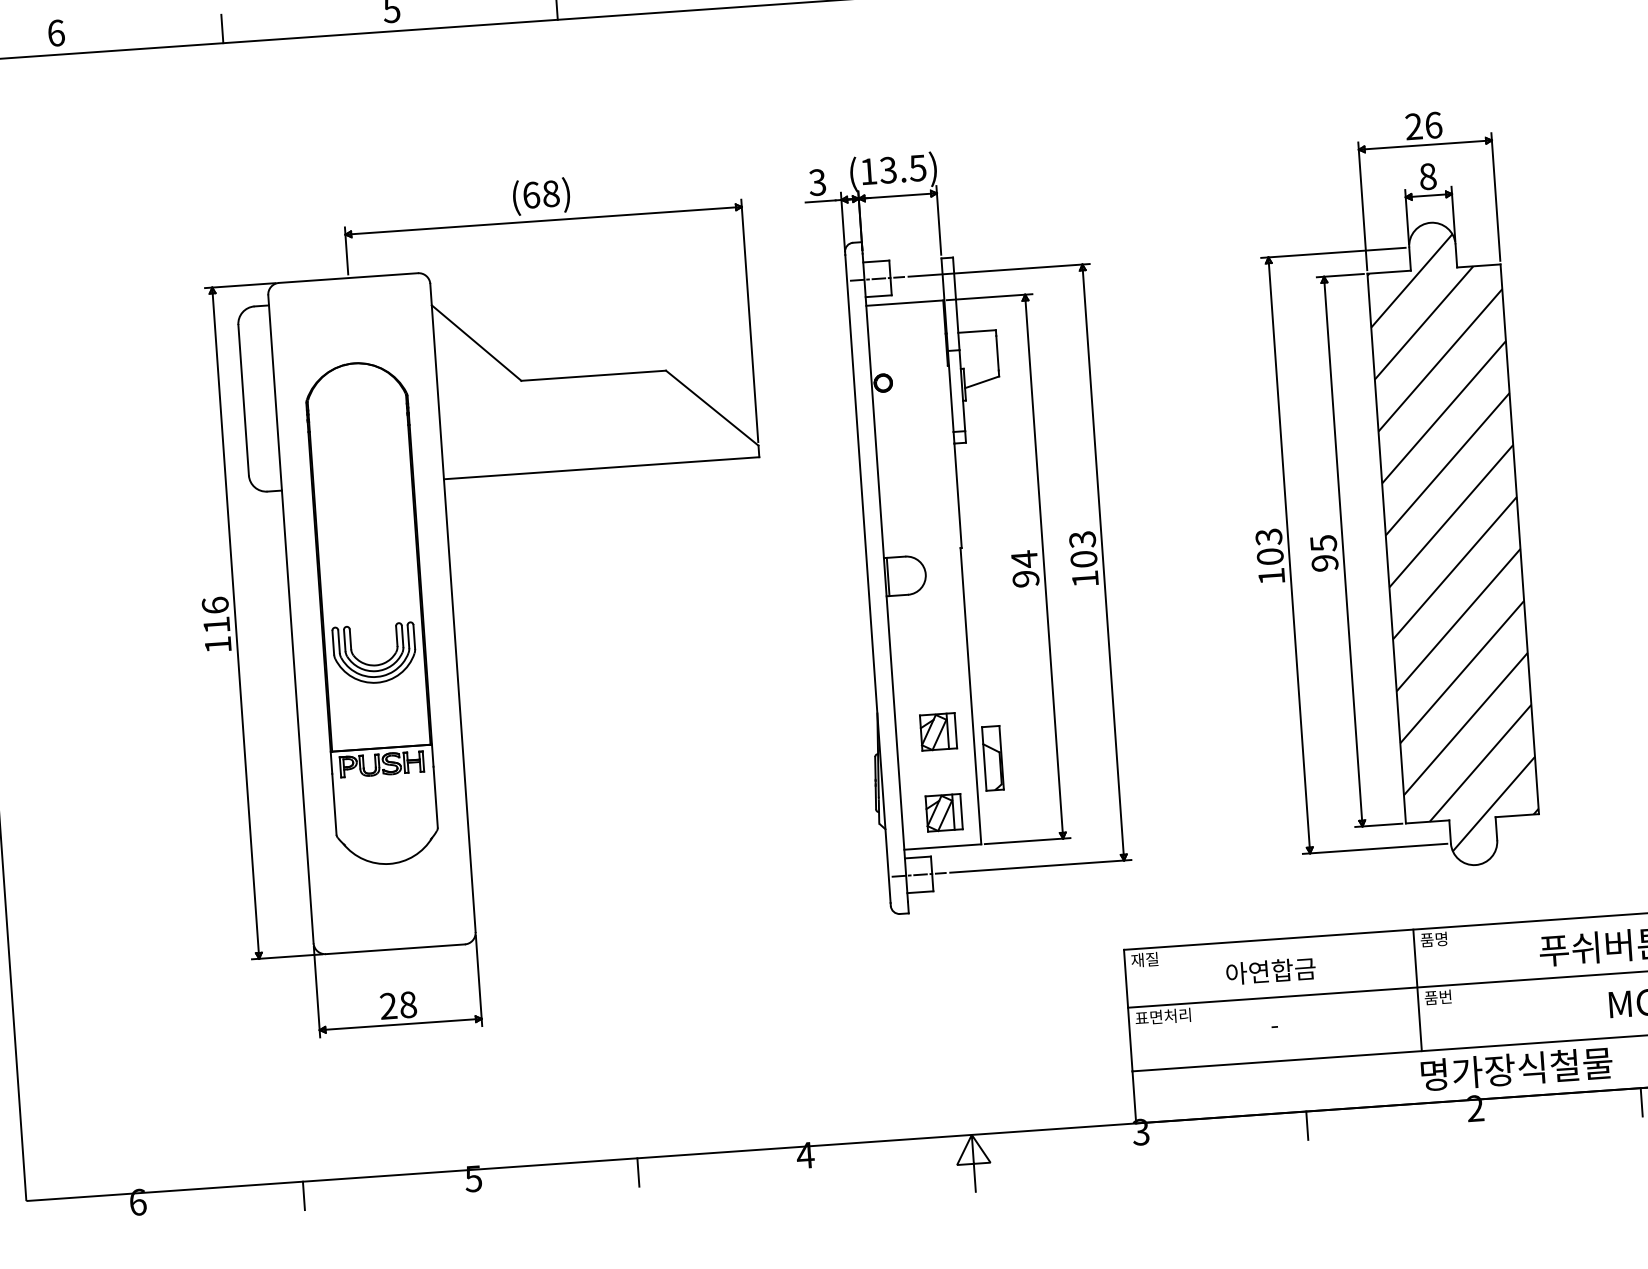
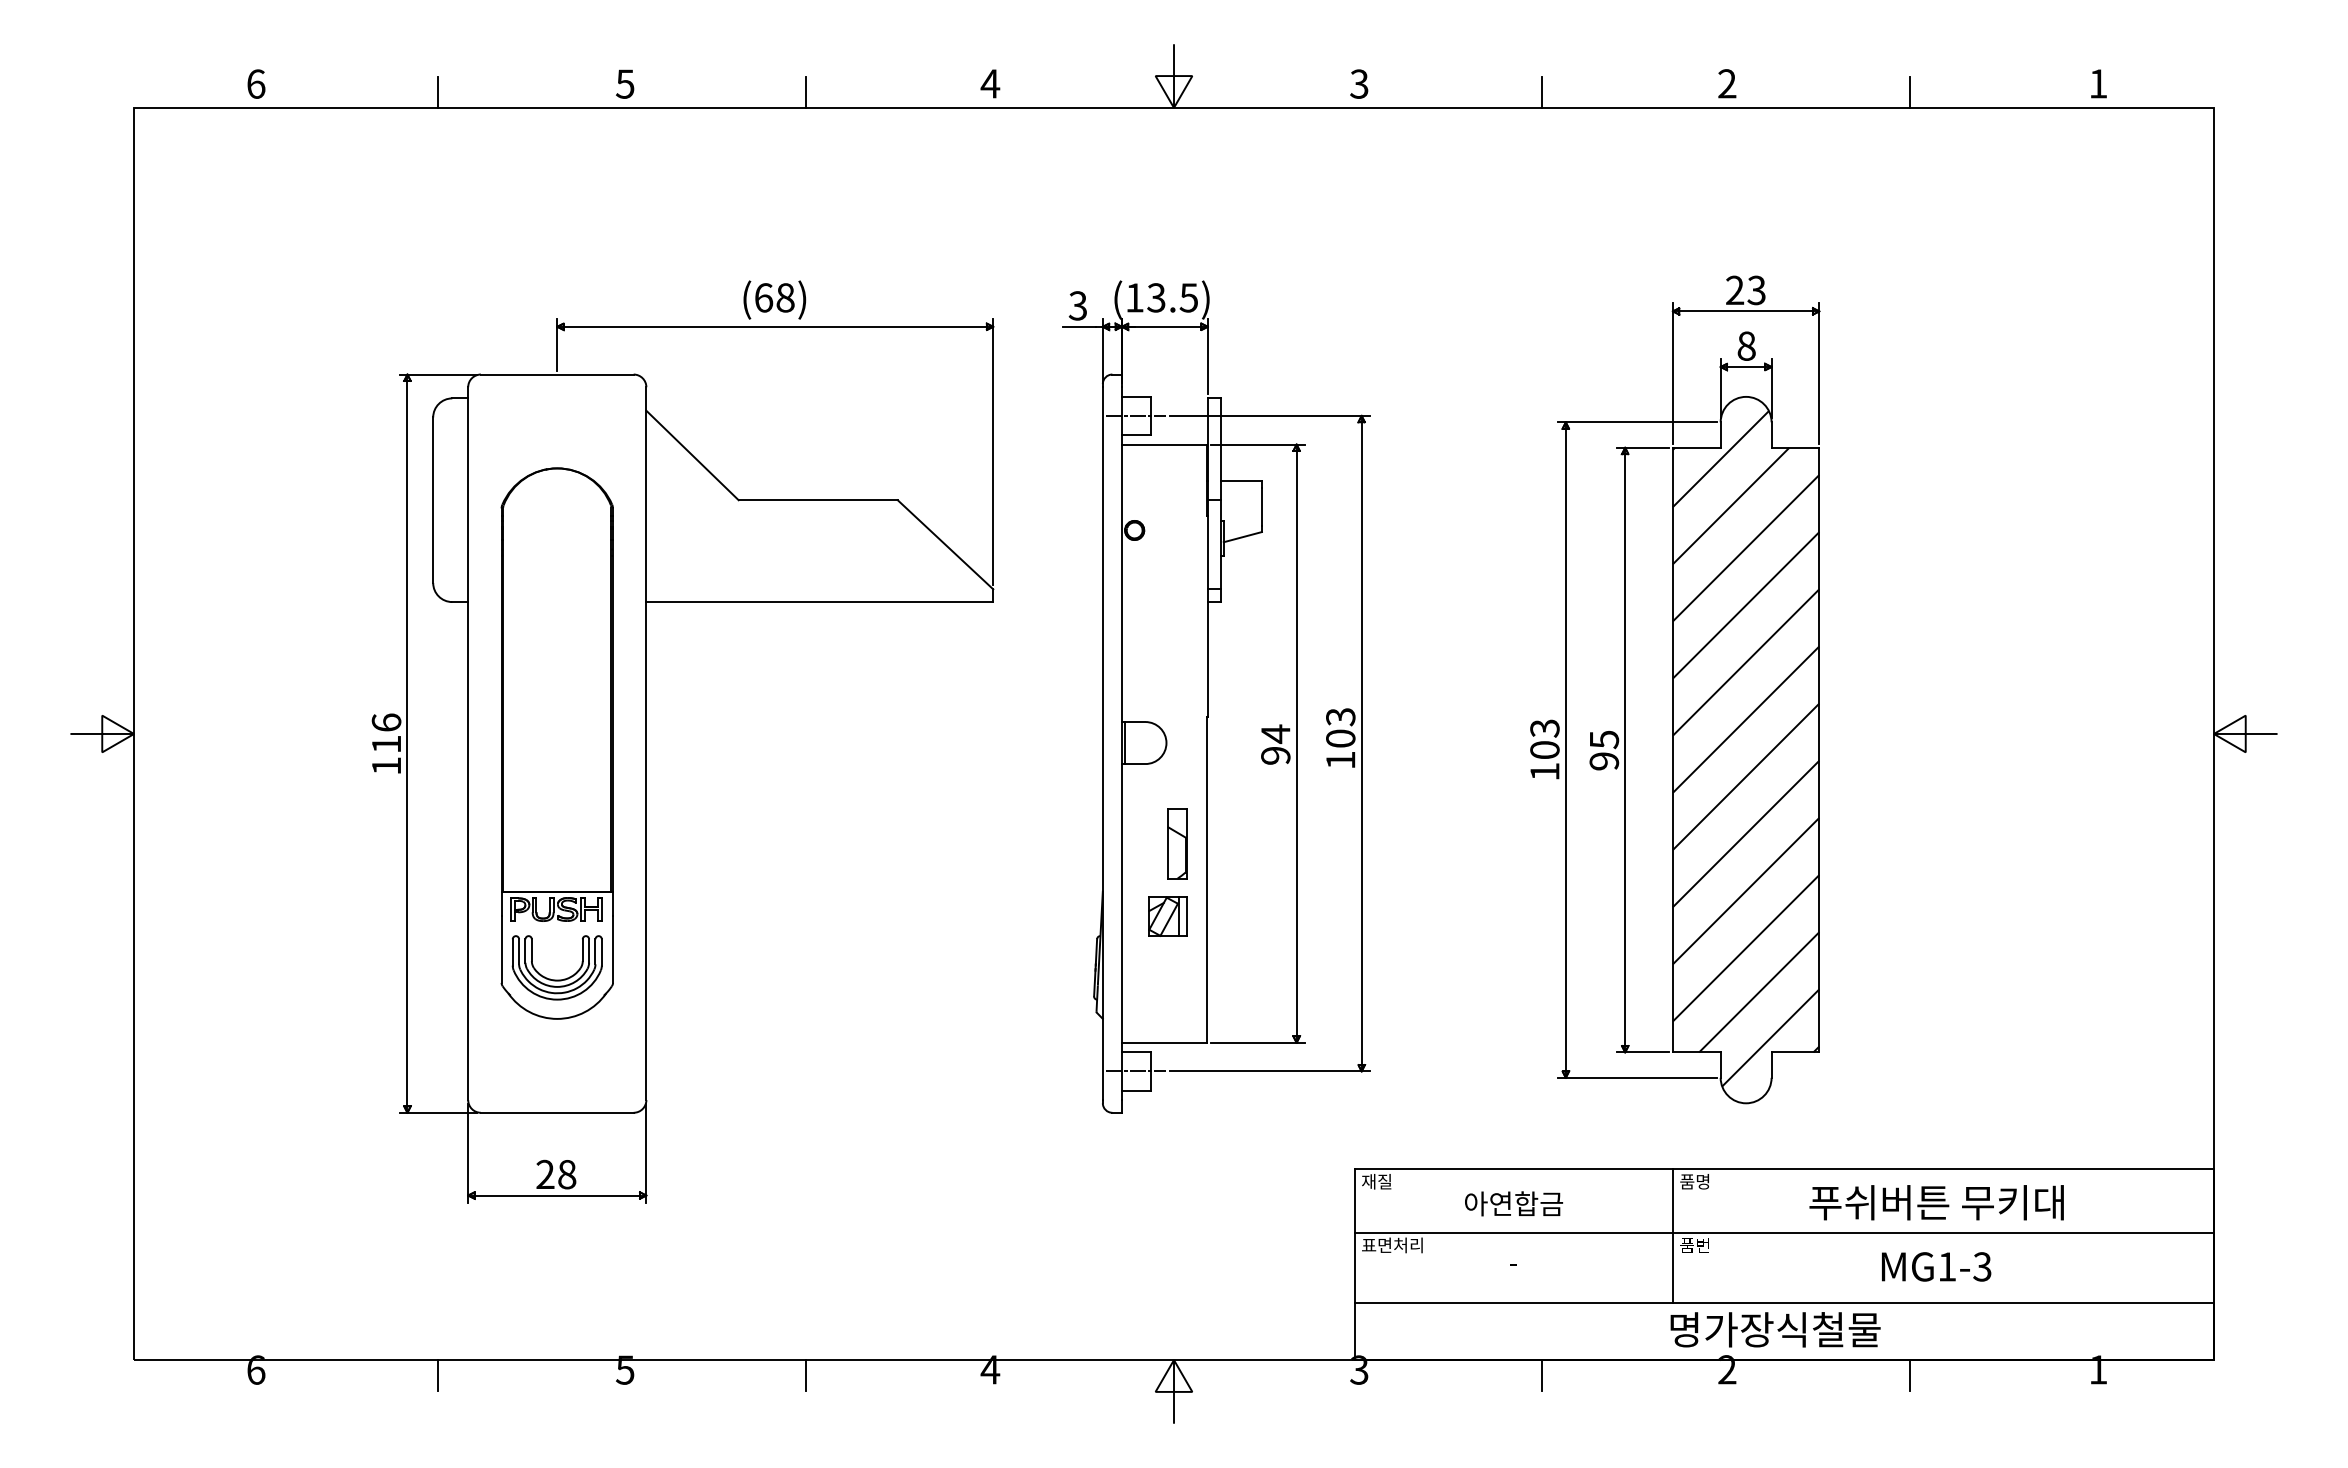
text: (1433, 125) -> (1756, 290), 26 -> 23
part: (374, 664) -> (556, 979), moved
part: (992, 758) -> (1177, 843), moved
part: (943, 812) -> (1167, 1005), removed

